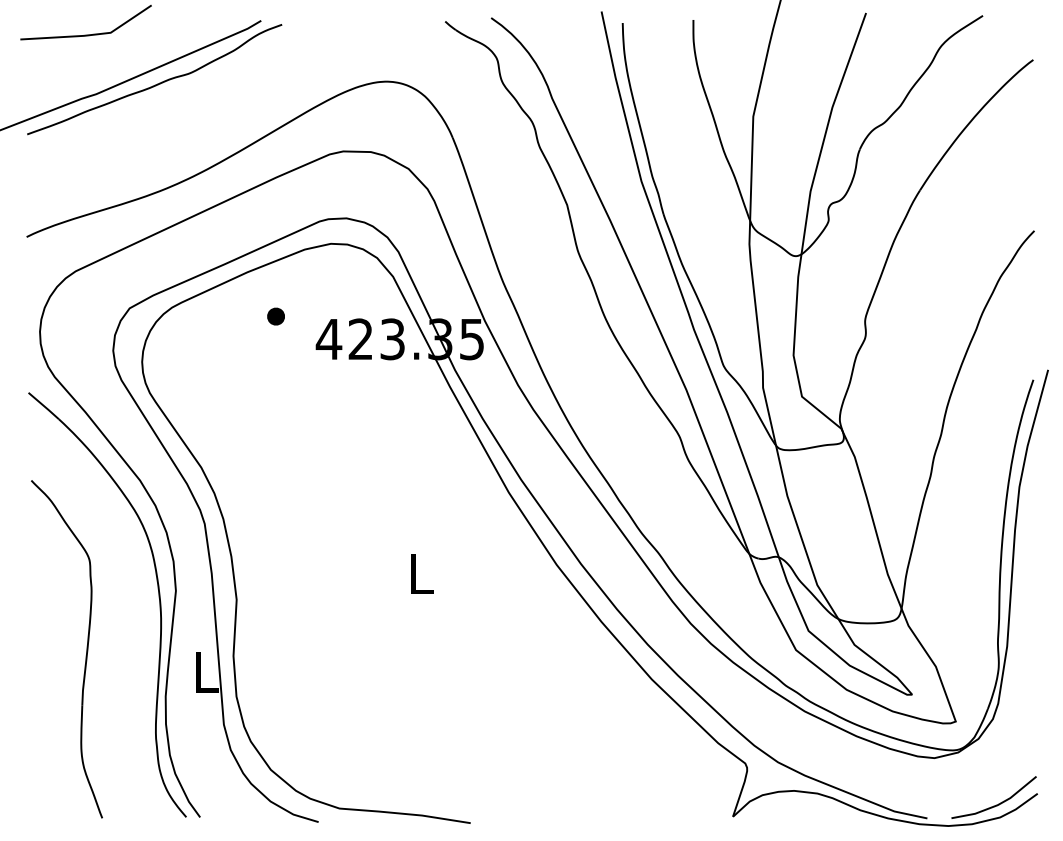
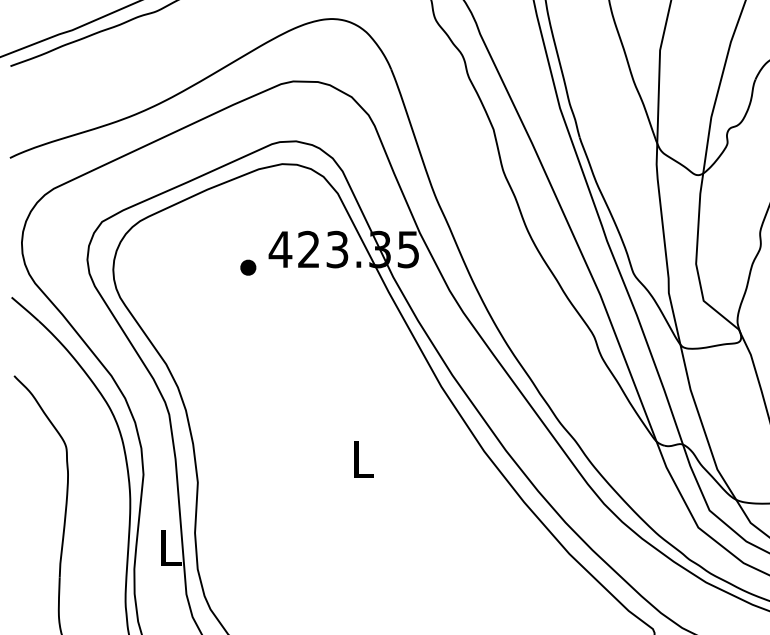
part: (275, 316) -> (247, 267), moved

